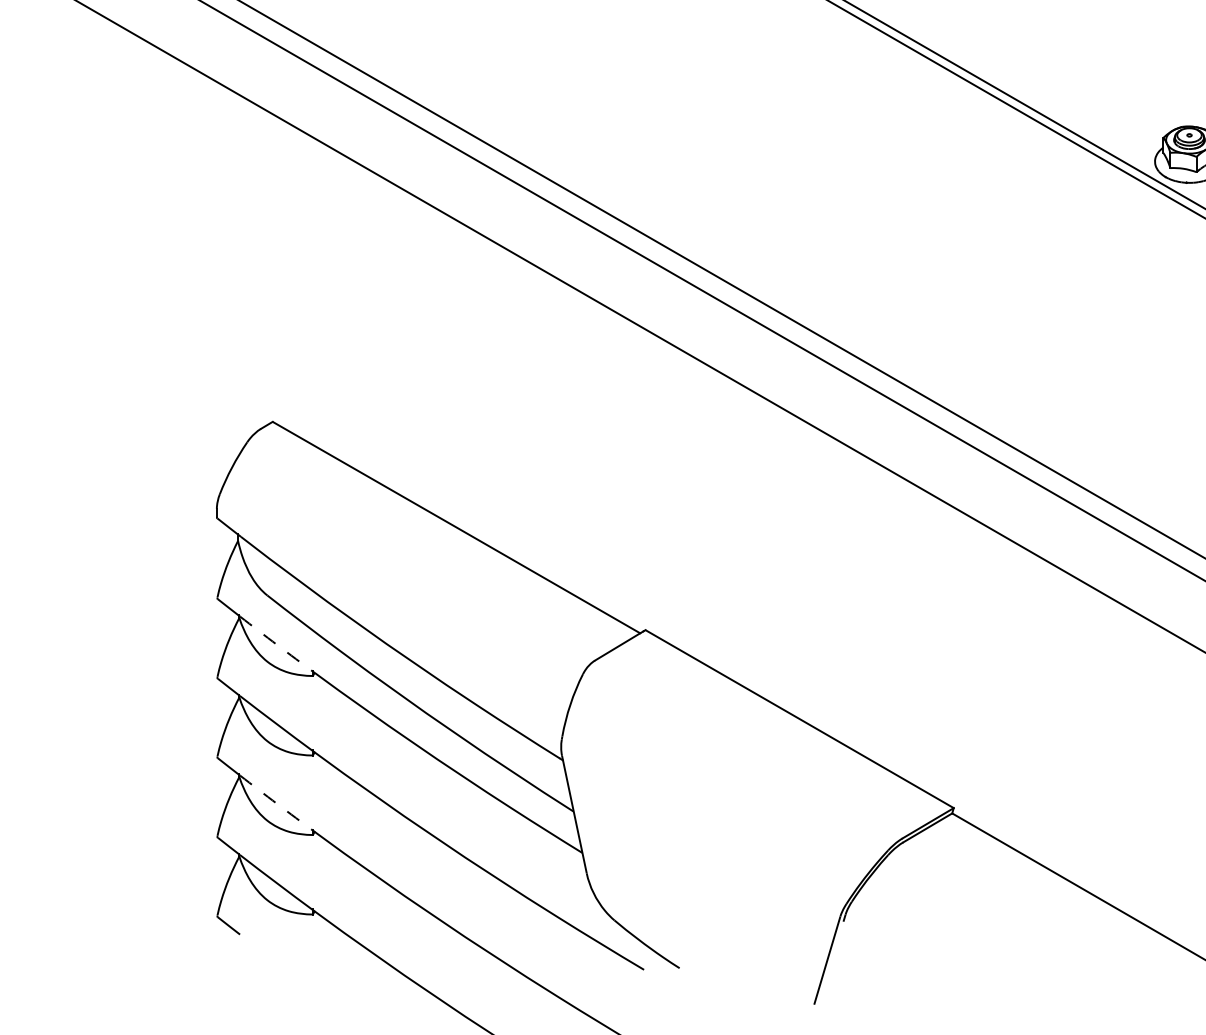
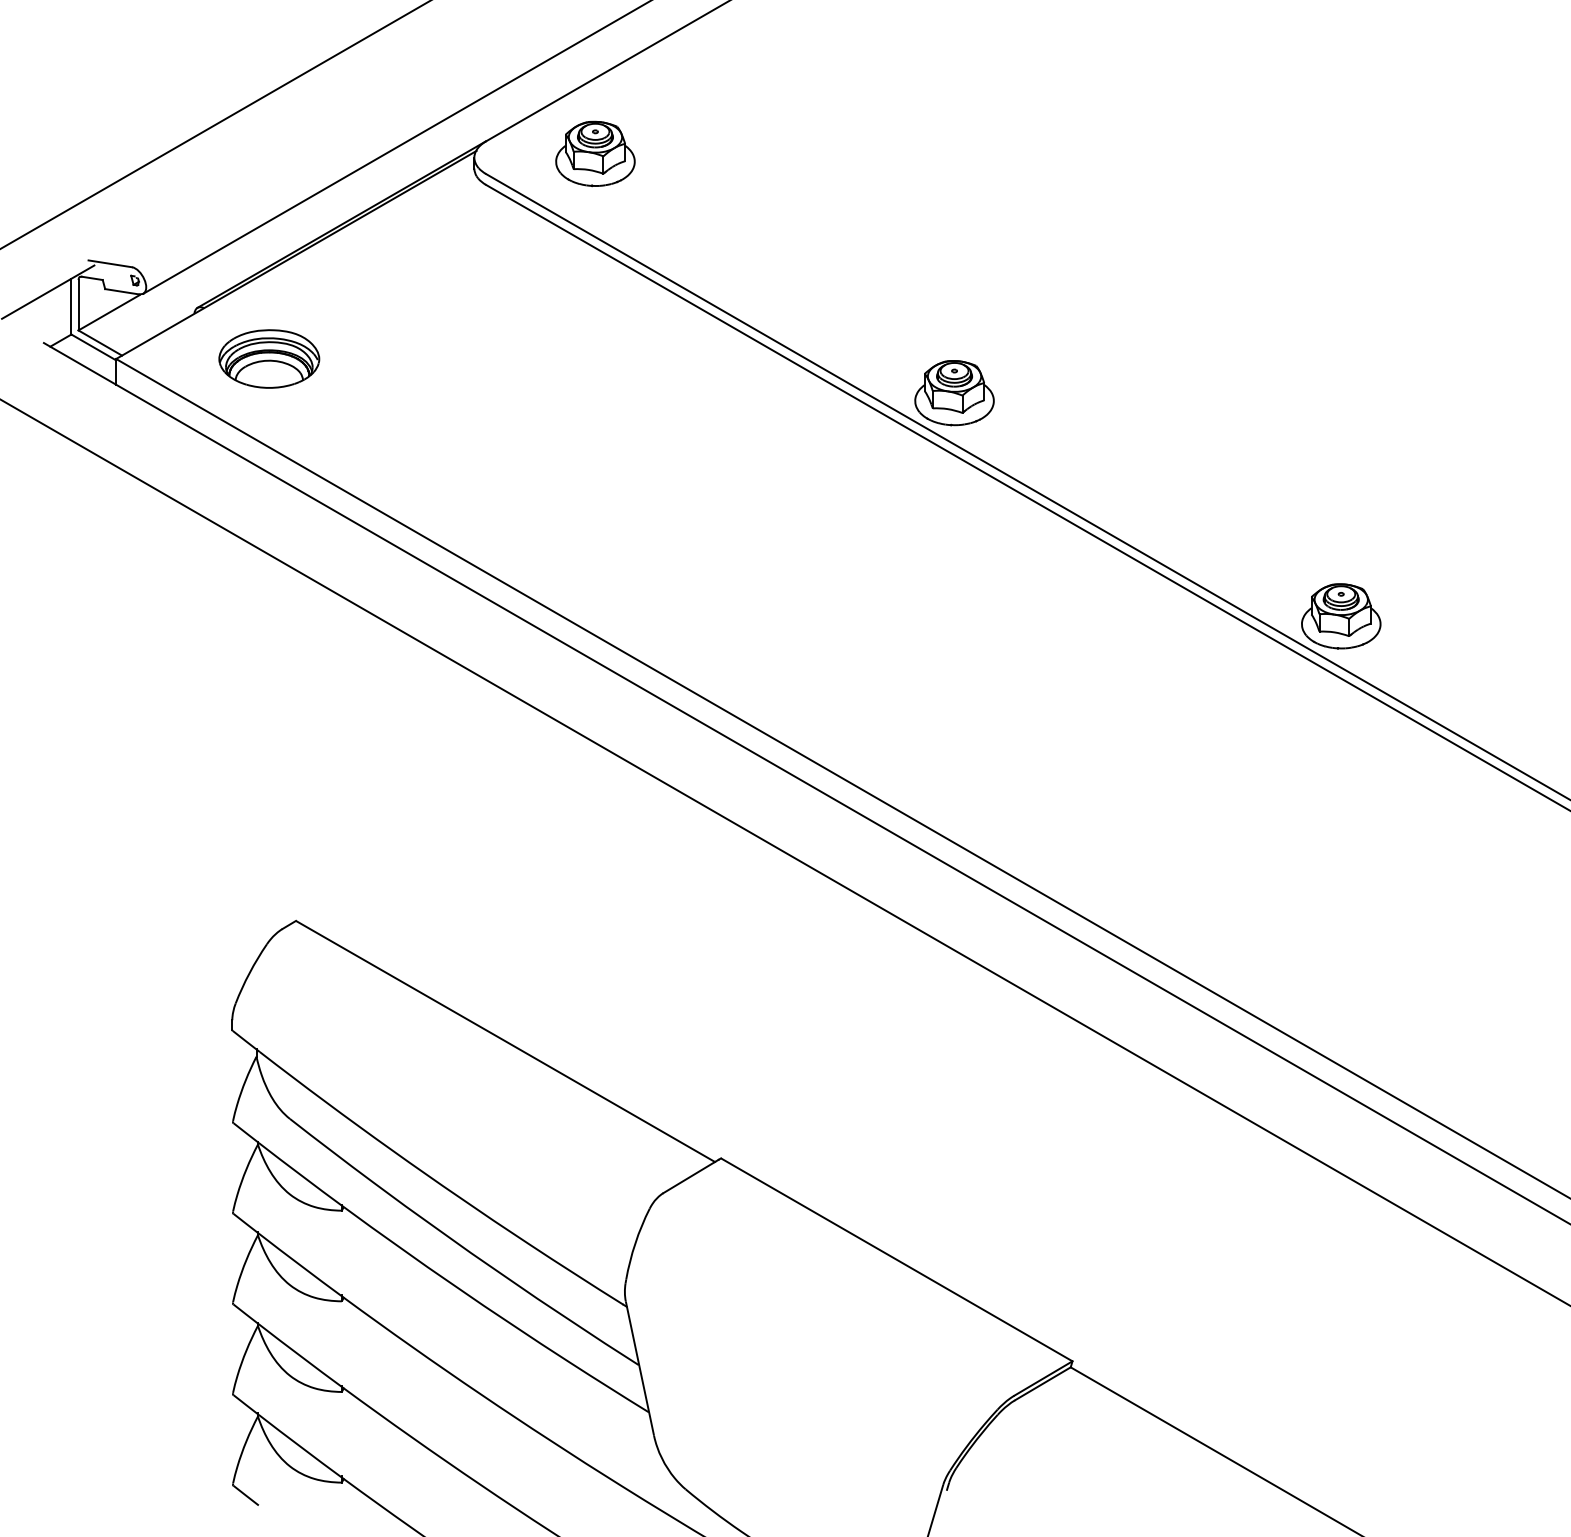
arc: (277, 645) -> (301, 1175), dashed -> solid
arc: (277, 803) -> (301, 1356), dashed -> solid

